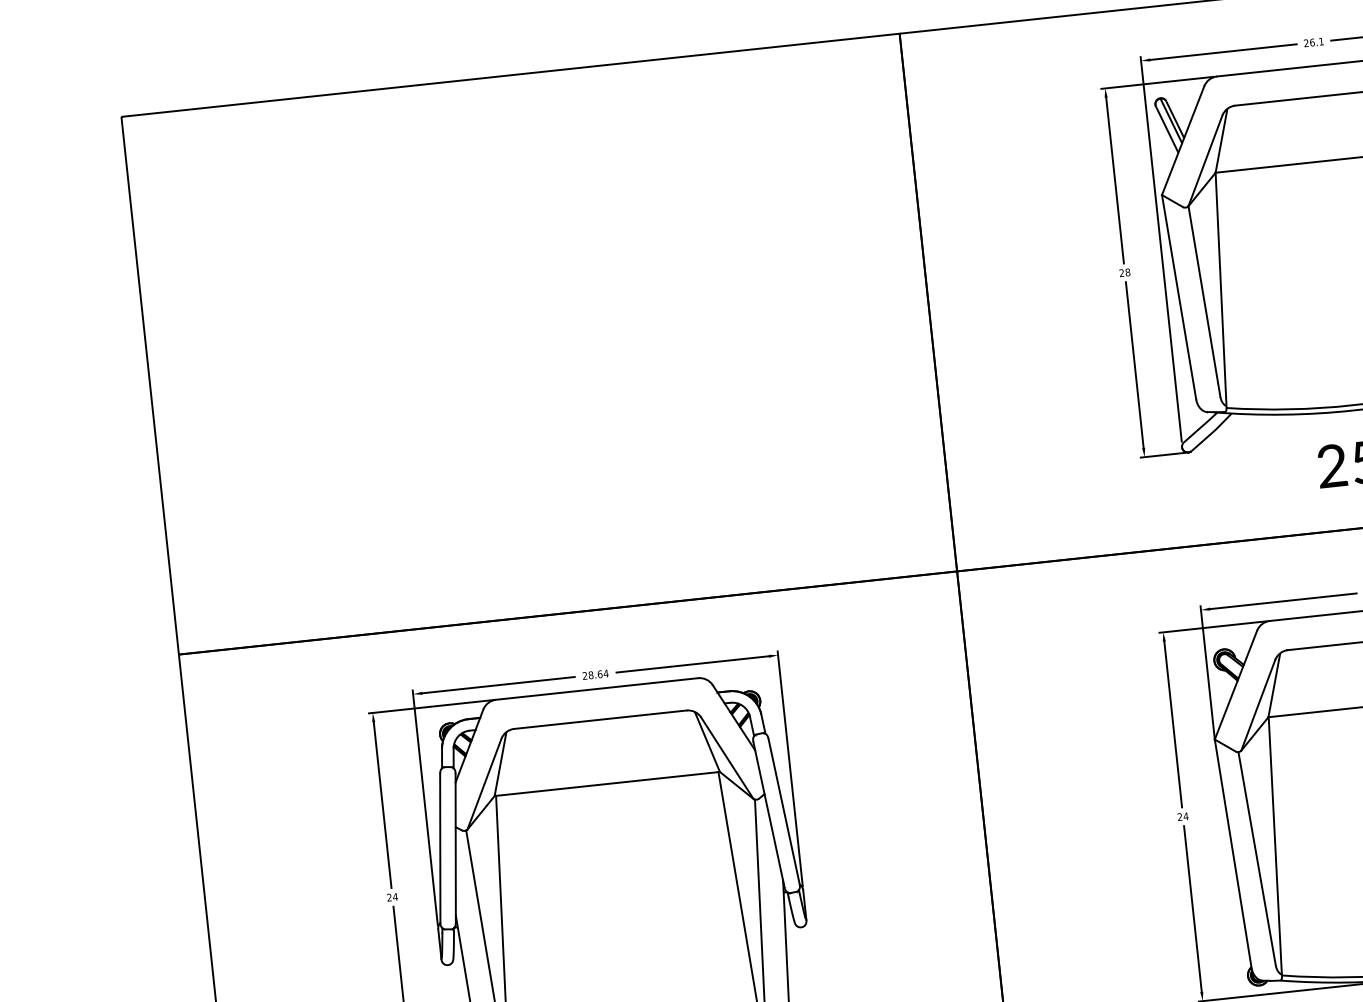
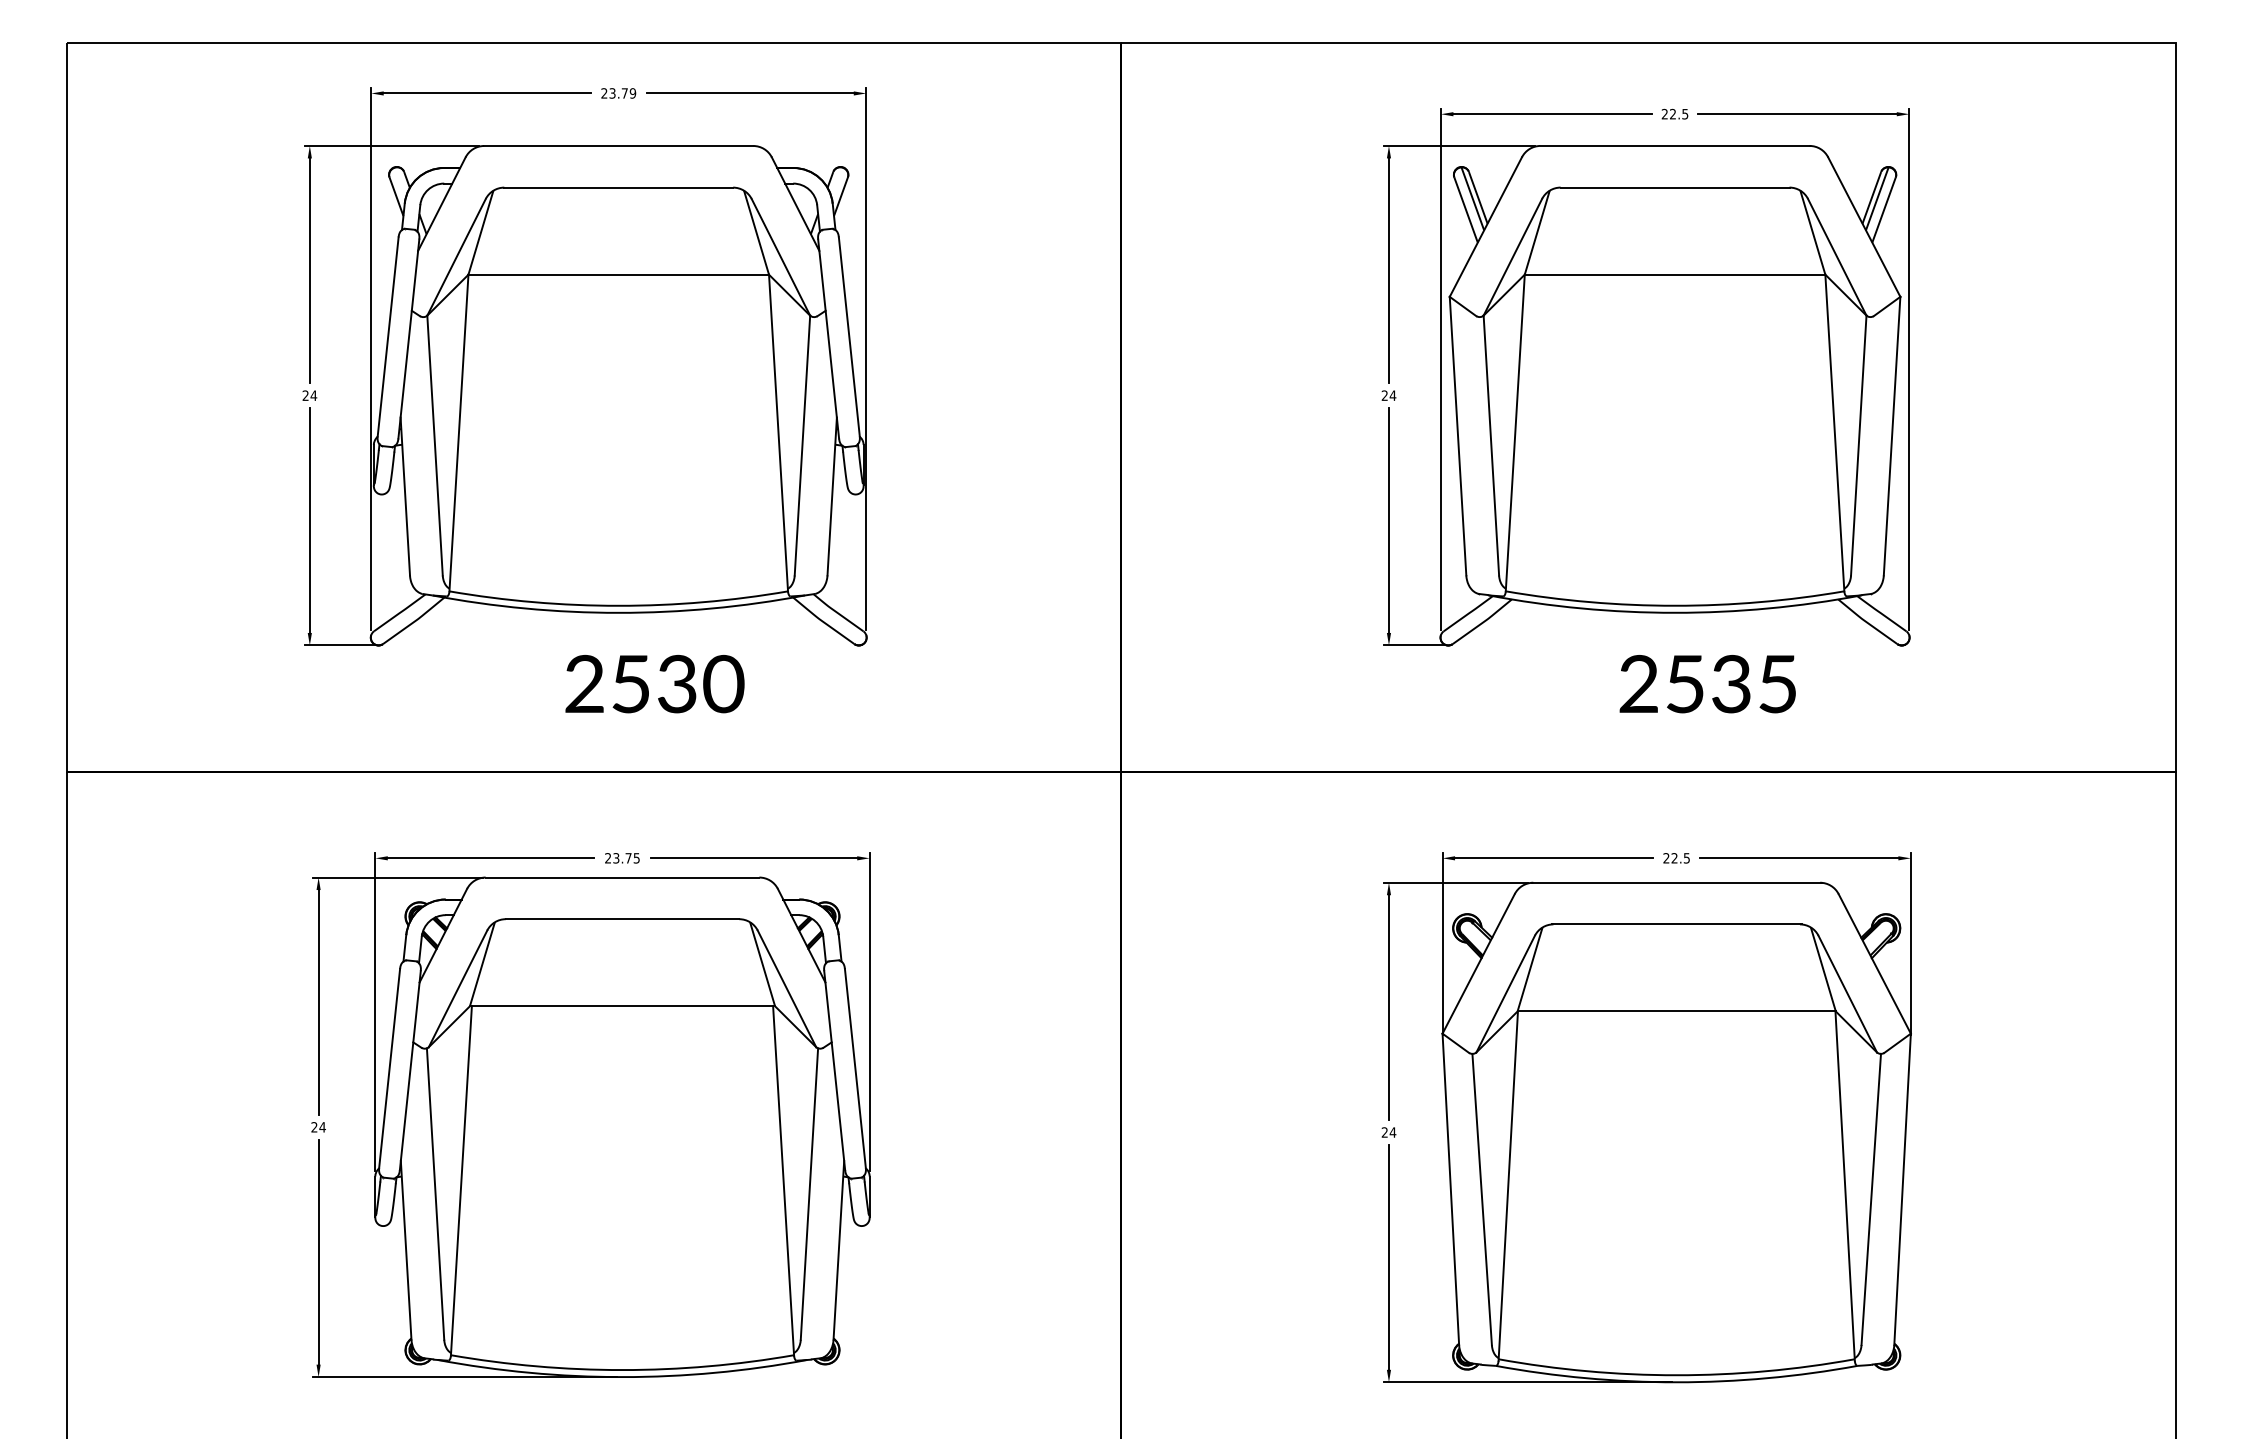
text: (1317, 41) -> (1679, 113), 26.1 -> 22.5
text: (1127, 272) -> (1392, 395), 28 -> 24
part: (531, 339) -> (584, 400), added
text: (598, 674) -> (626, 858), 28.64 -> 23.75

